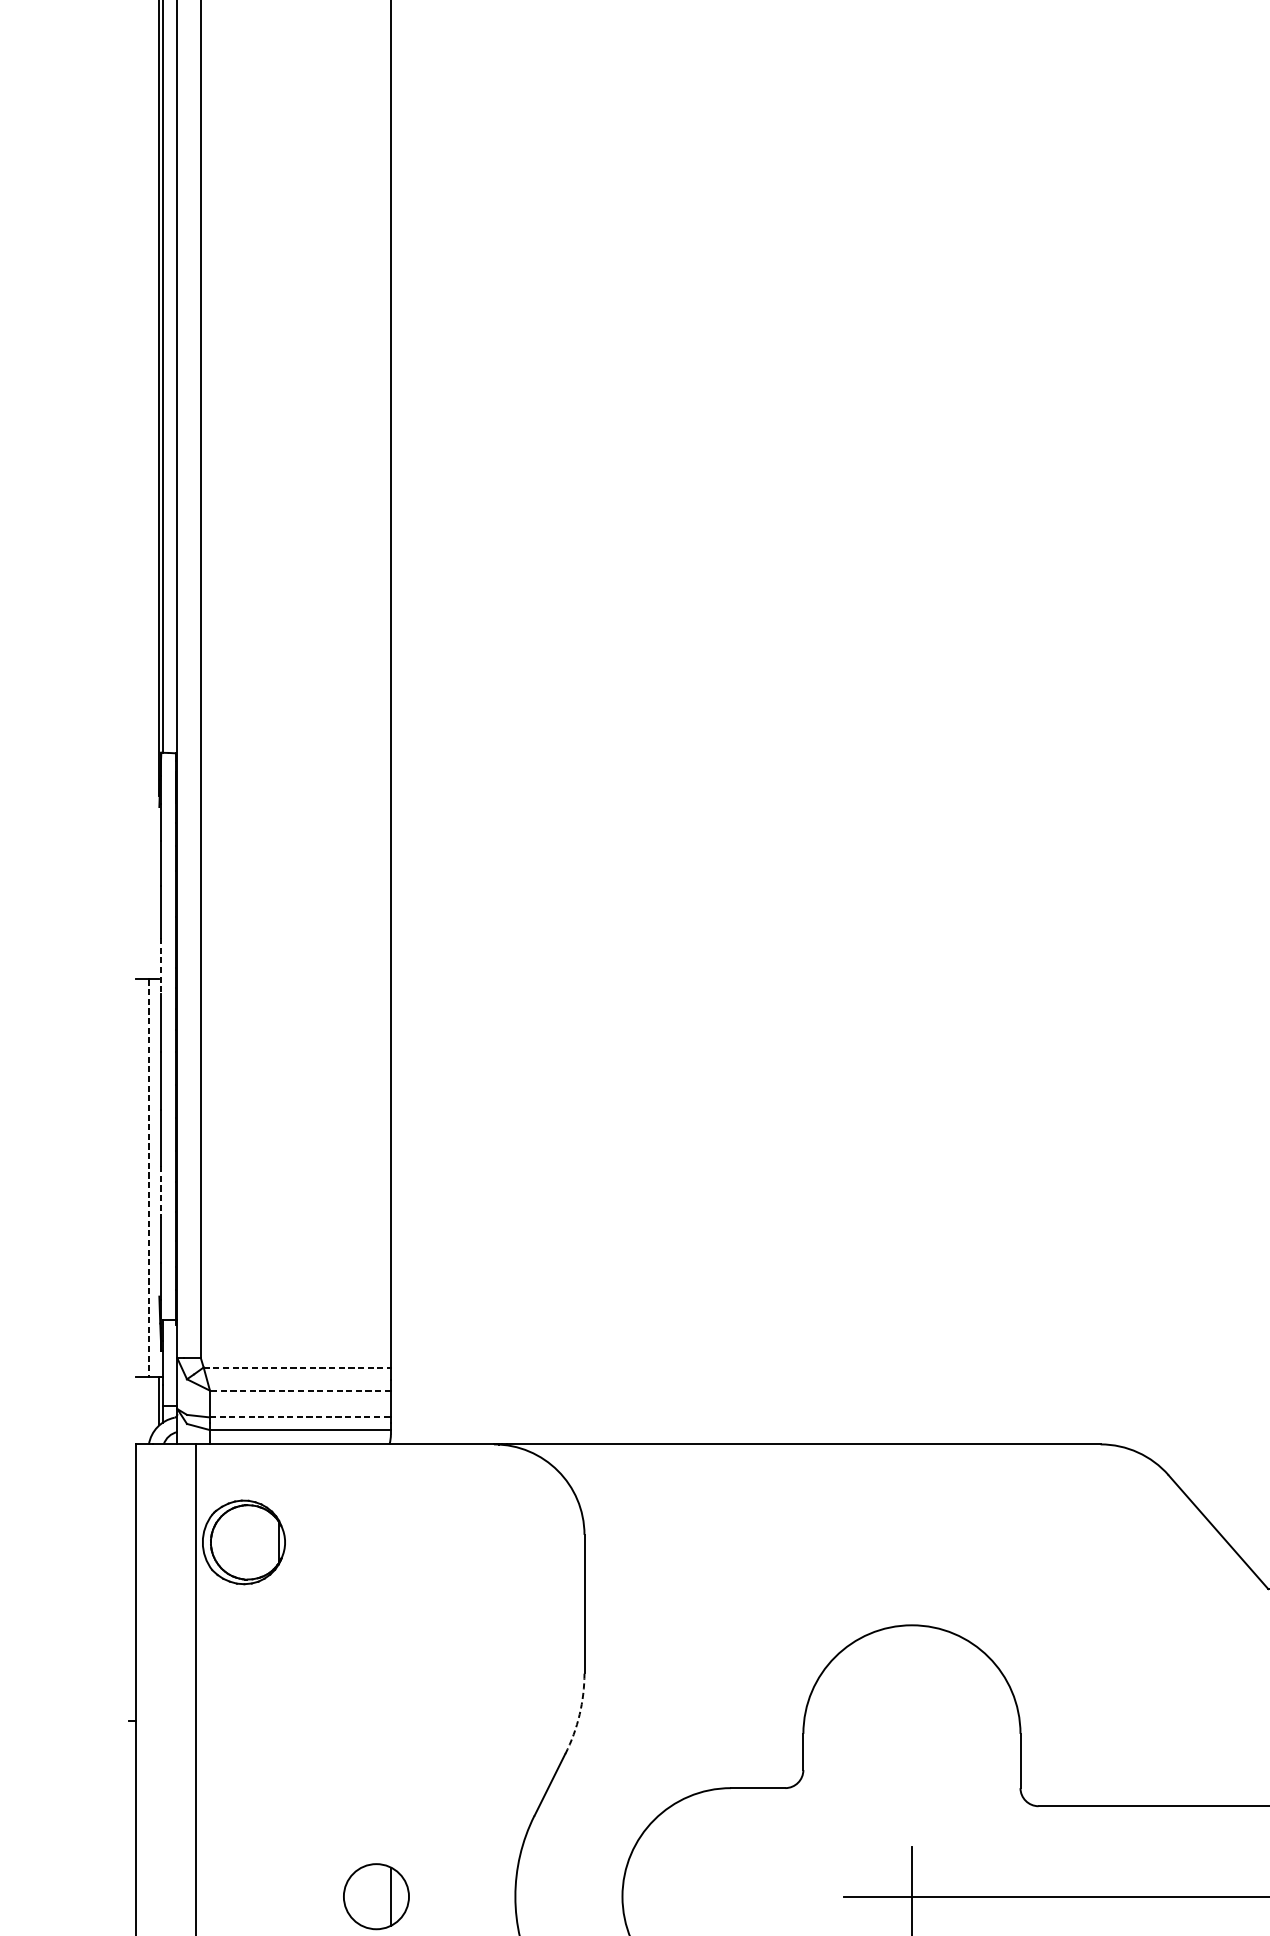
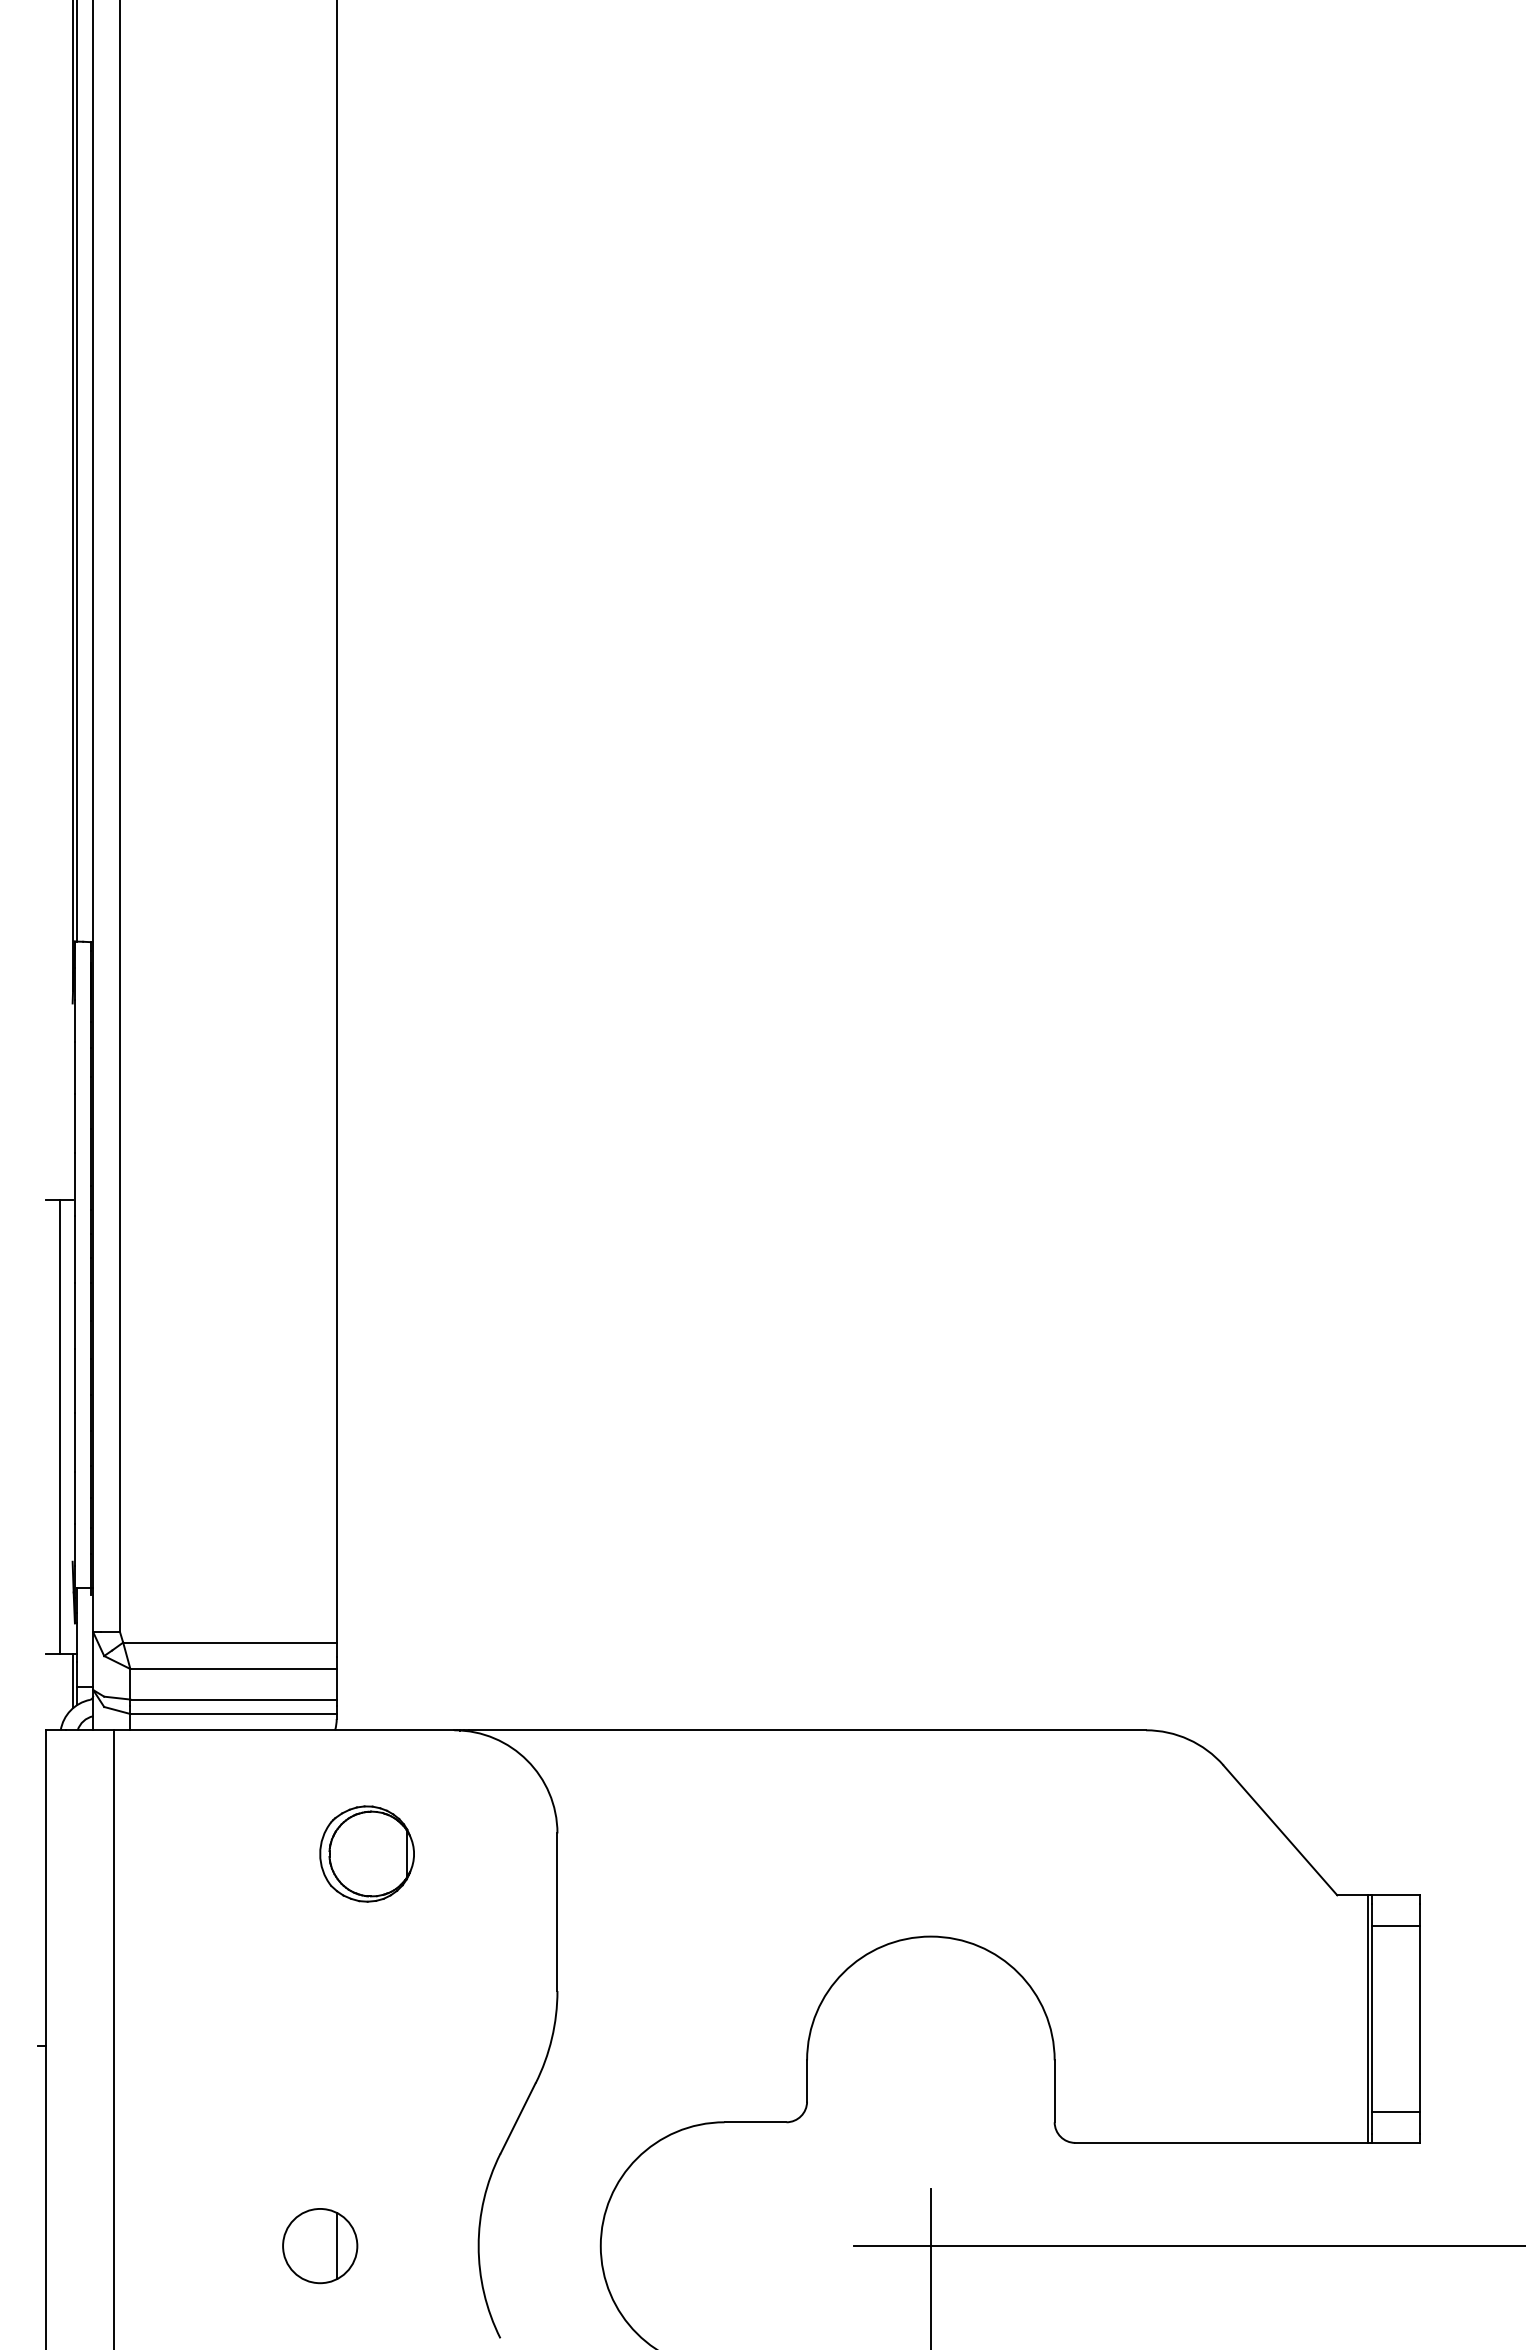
line: (160, 965) -> (74, 1184), dashed -> solid
line: (148, 1178) -> (60, 1427), dashed -> solid
line: (160, 1192) -> (74, 1442), dashed -> solid
line: (296, 1367) -> (229, 1642), dashed -> solid
line: (300, 1391) -> (233, 1669), dashed -> solid
line: (301, 1417) -> (234, 1699), dashed -> solid
part: (243, 1541) -> (366, 1853), moved
arc: (579, 1714) -> (551, 2038), dashed -> solid

